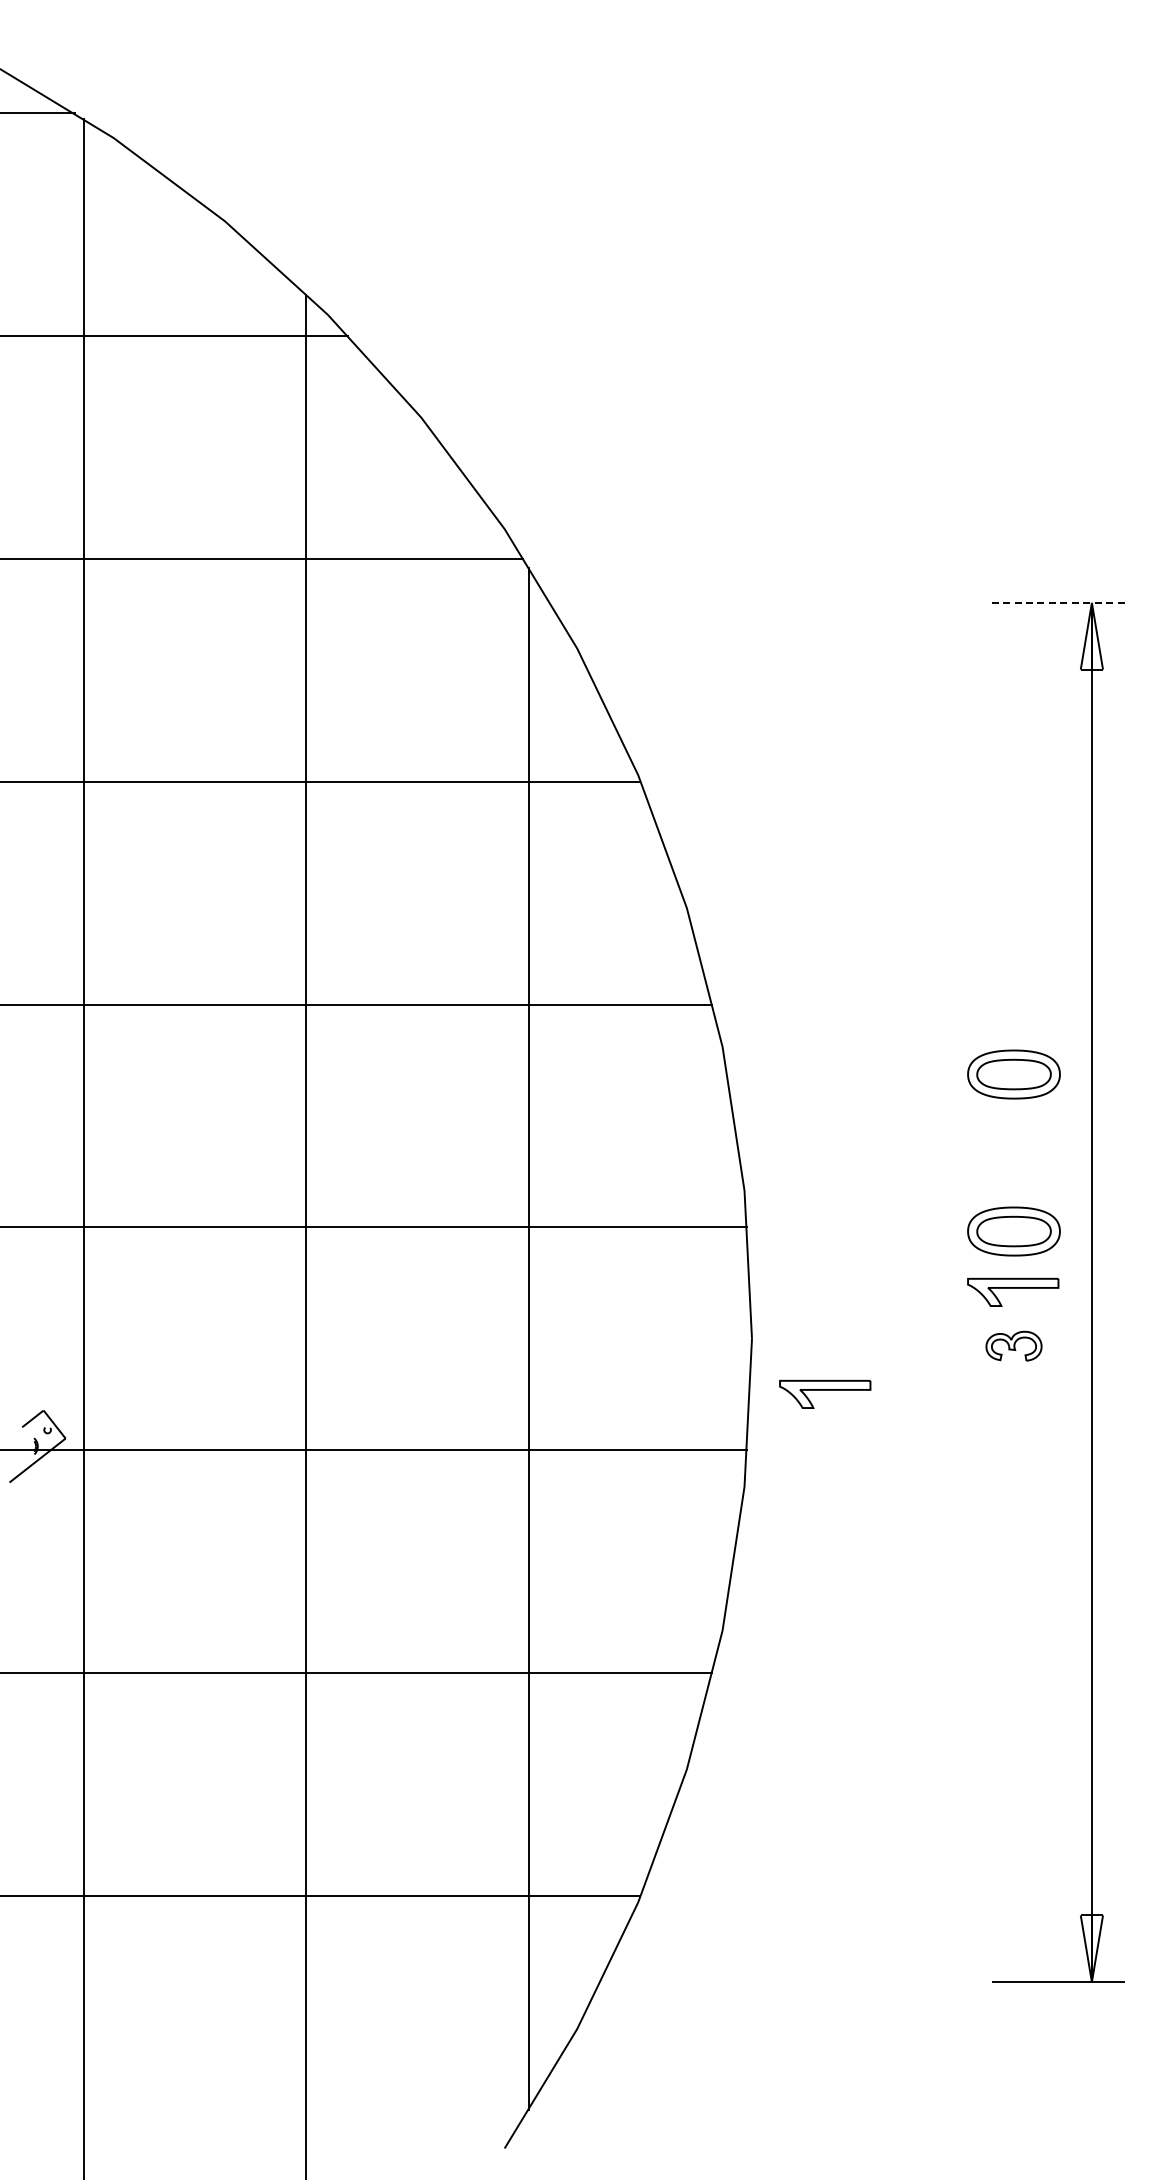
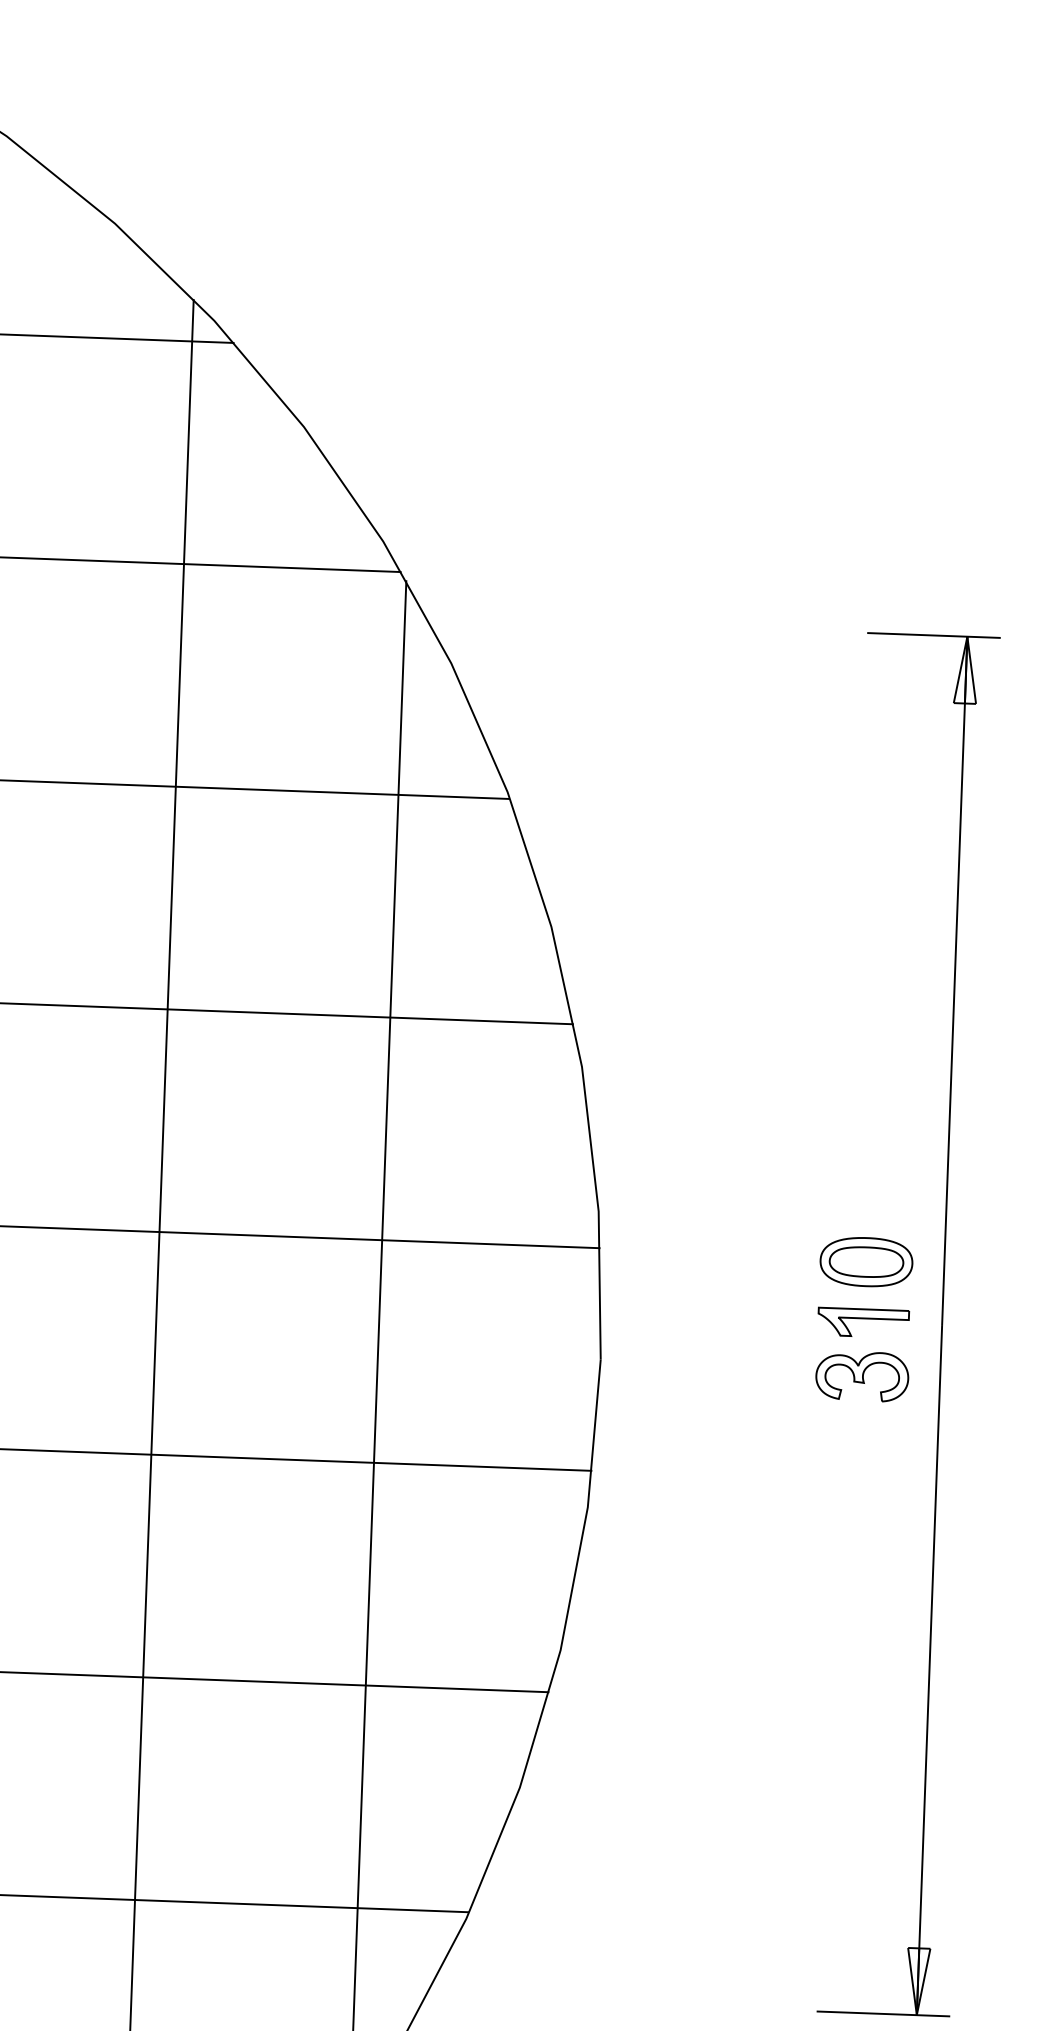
line: (1058, 602) -> (934, 635), dashed -> solid
part: (1013, 1074) -> (871, 1105), removed
part: (1013, 1346) -> (861, 1376), size x1.67
part: (825, 1393) -> (672, 1417), removed

